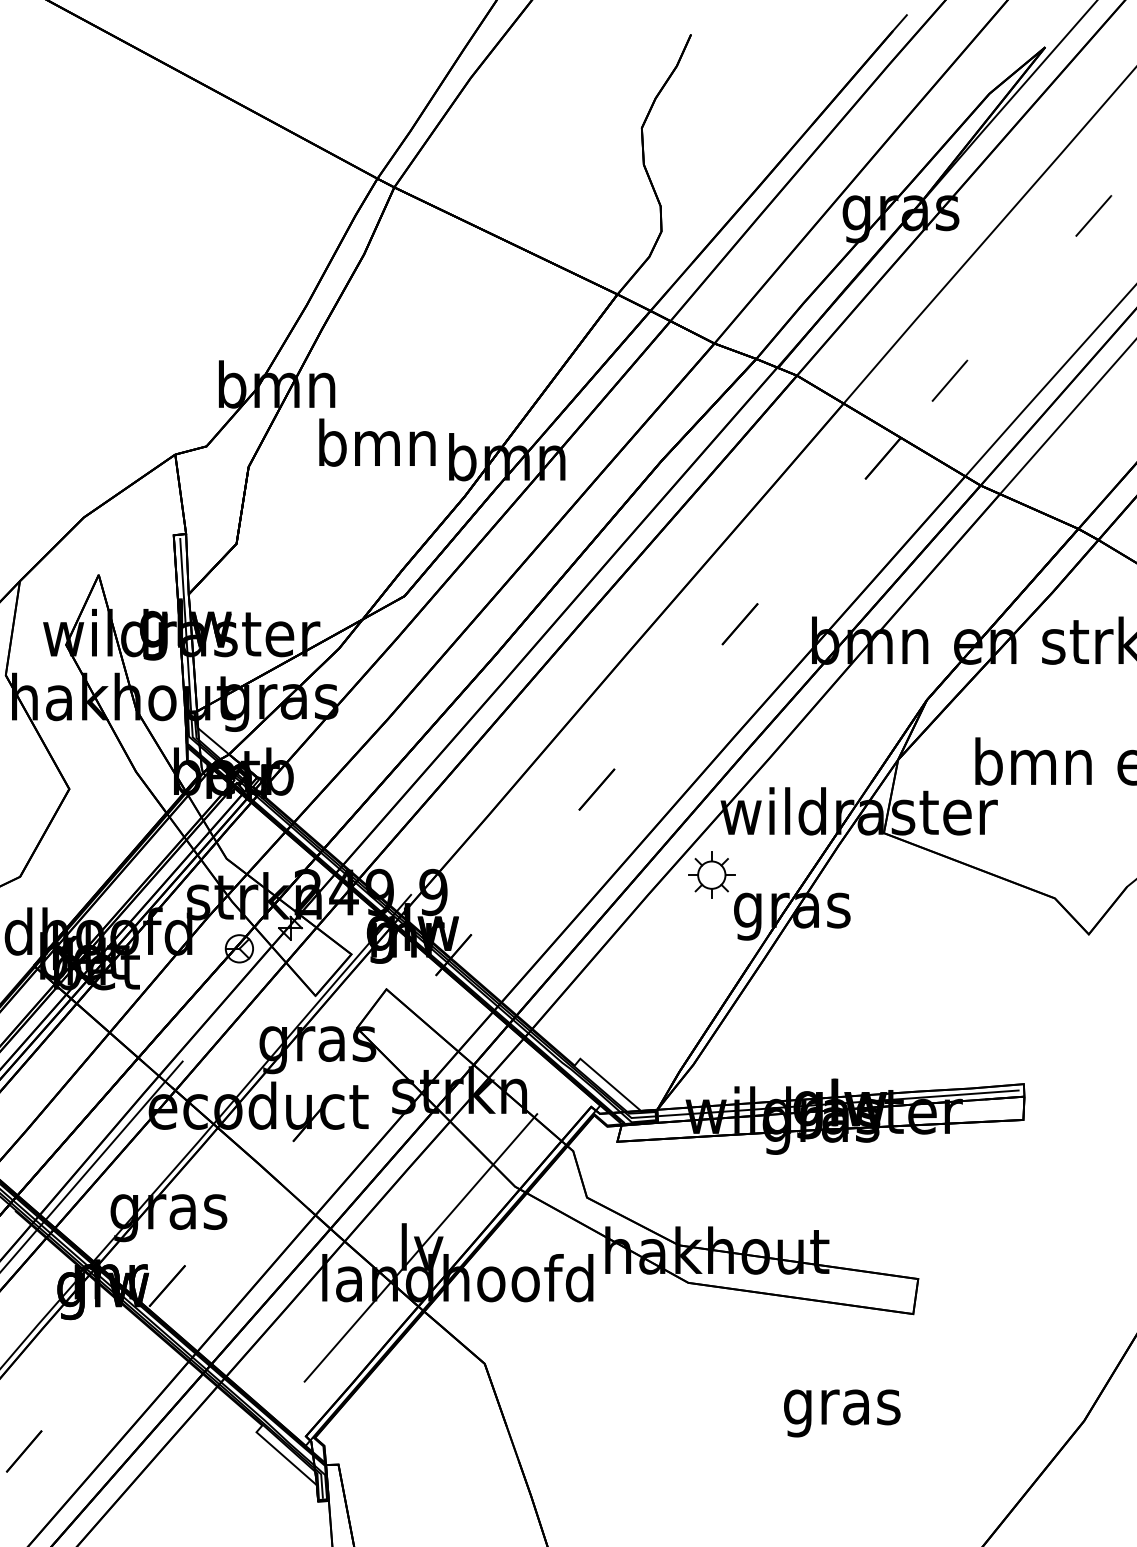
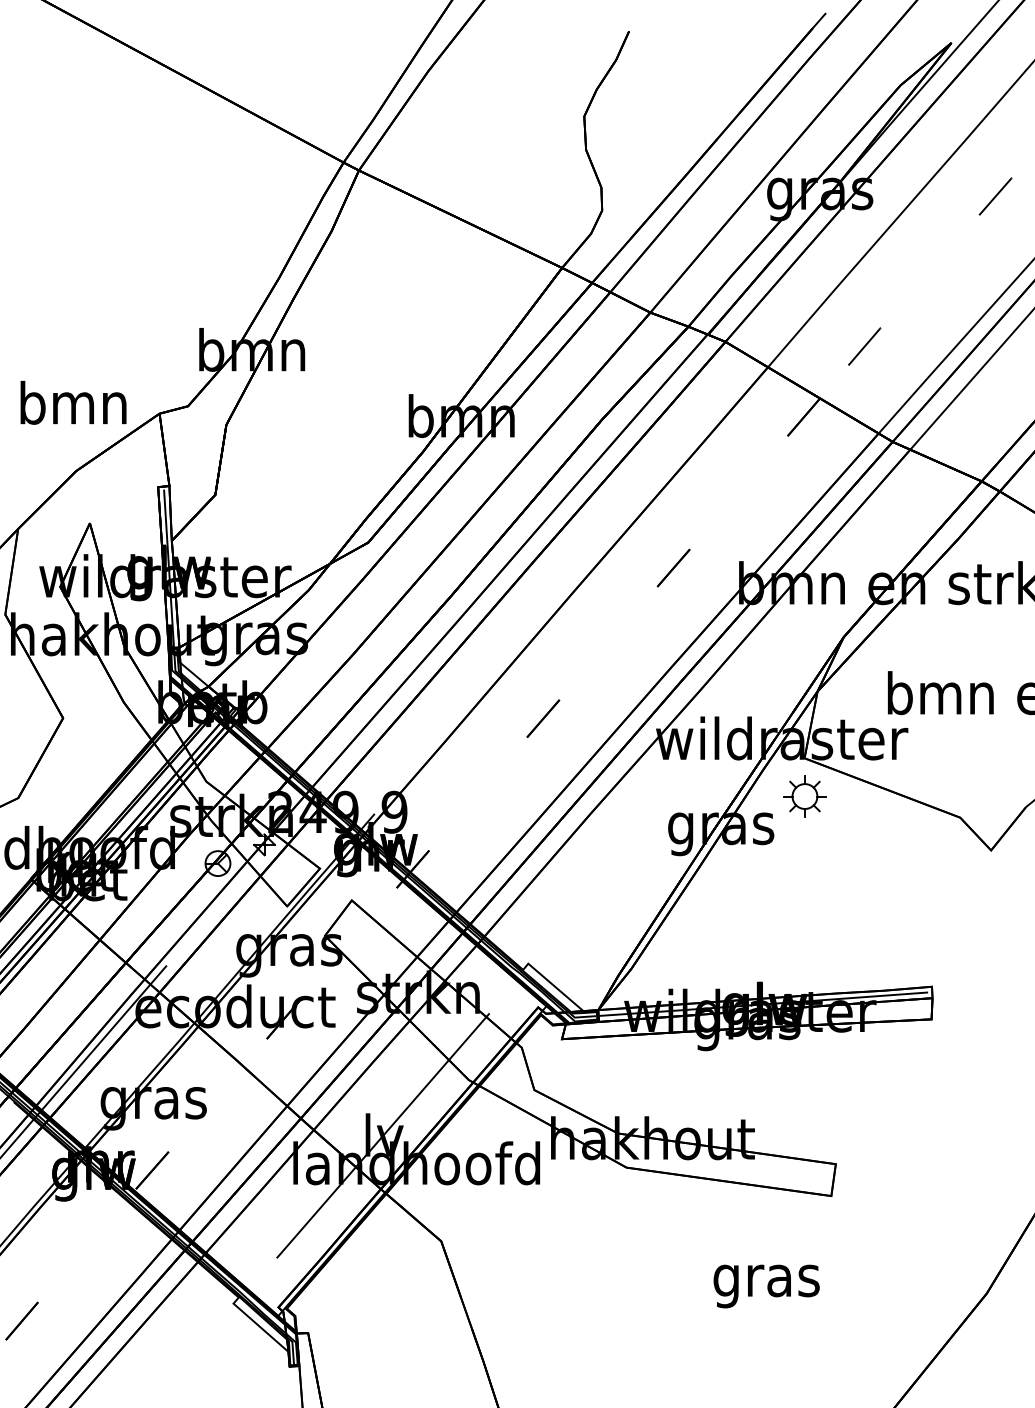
text: (377, 442) -> (73, 402), moved
part: (711, 875) -> (804, 796), moved

